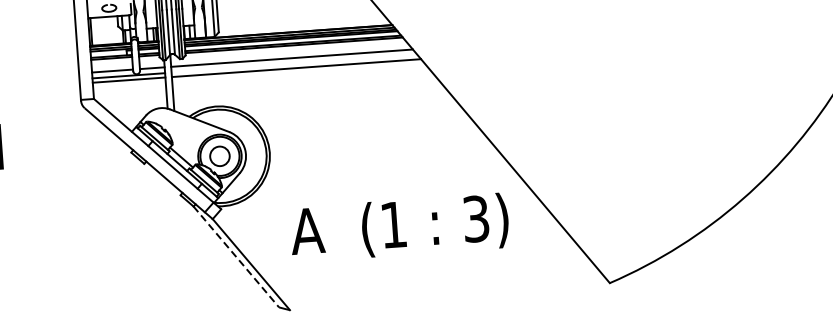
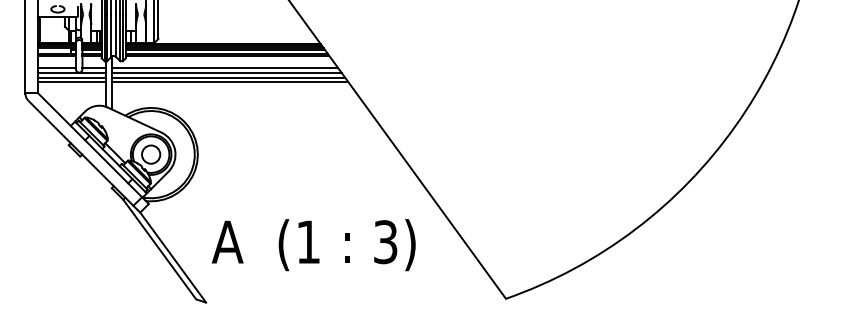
line: (294, 63) -> (226, 73), added
line: (298, 72) -> (229, 81), added
line: (129, 84) -> (71, 81), added
text: (399, 228) -> (313, 245), moved
line: (236, 257) -> (159, 249), dashed -> solid

